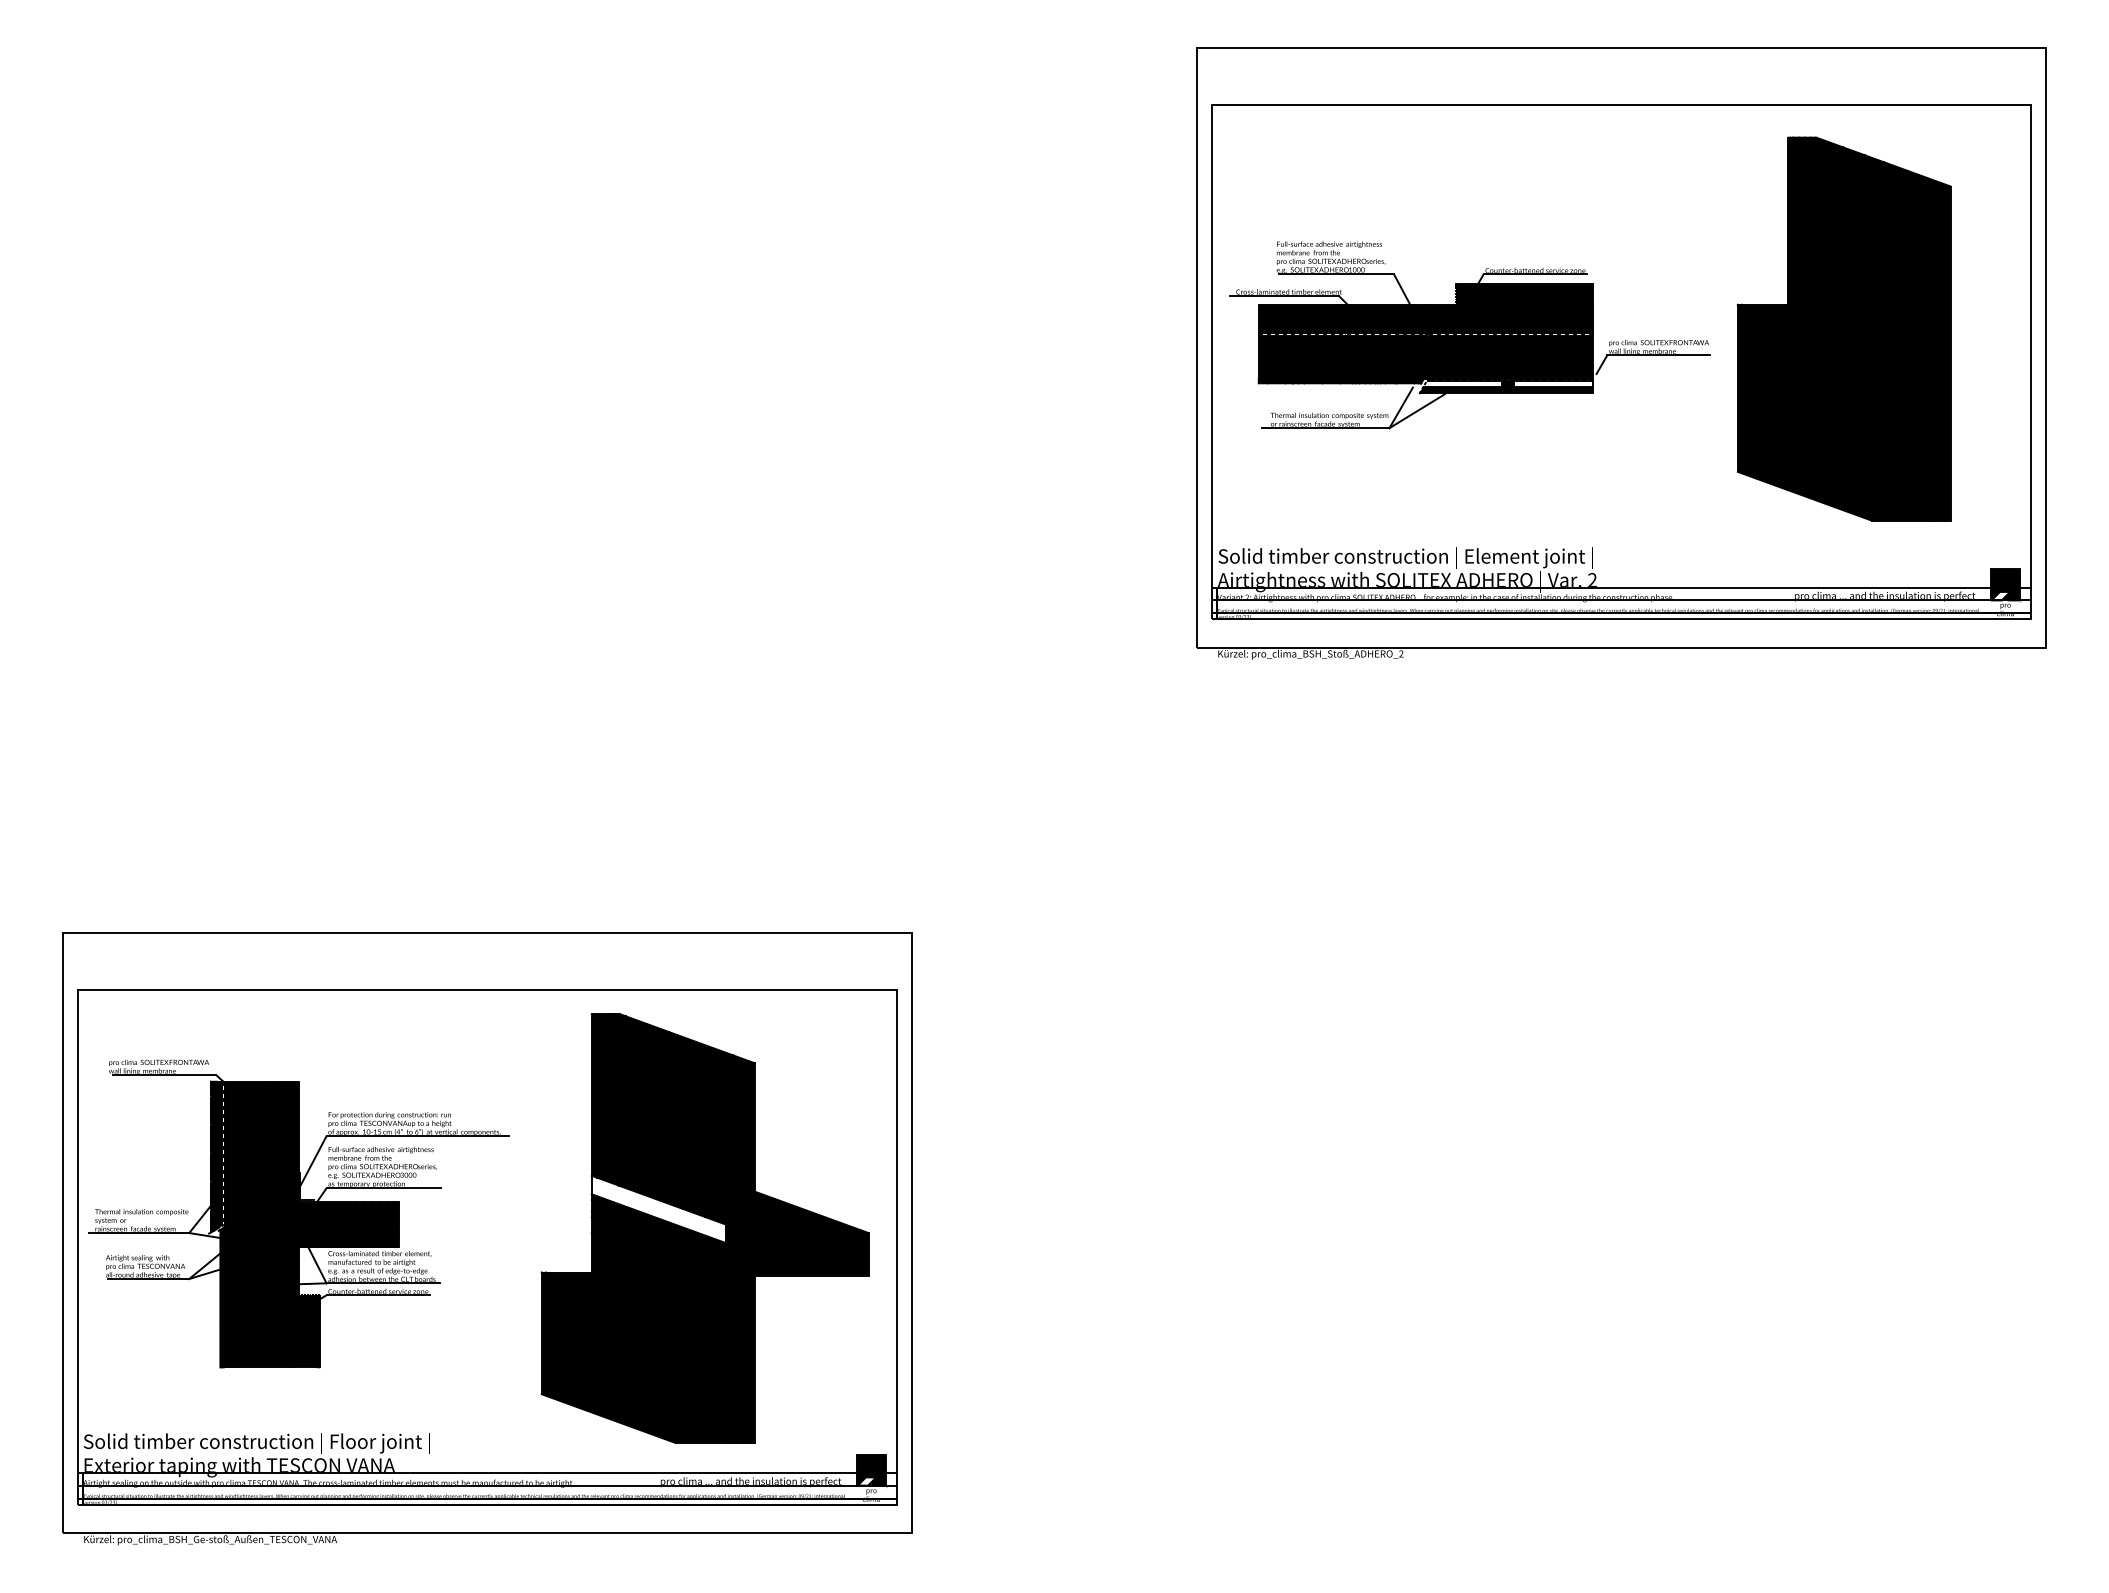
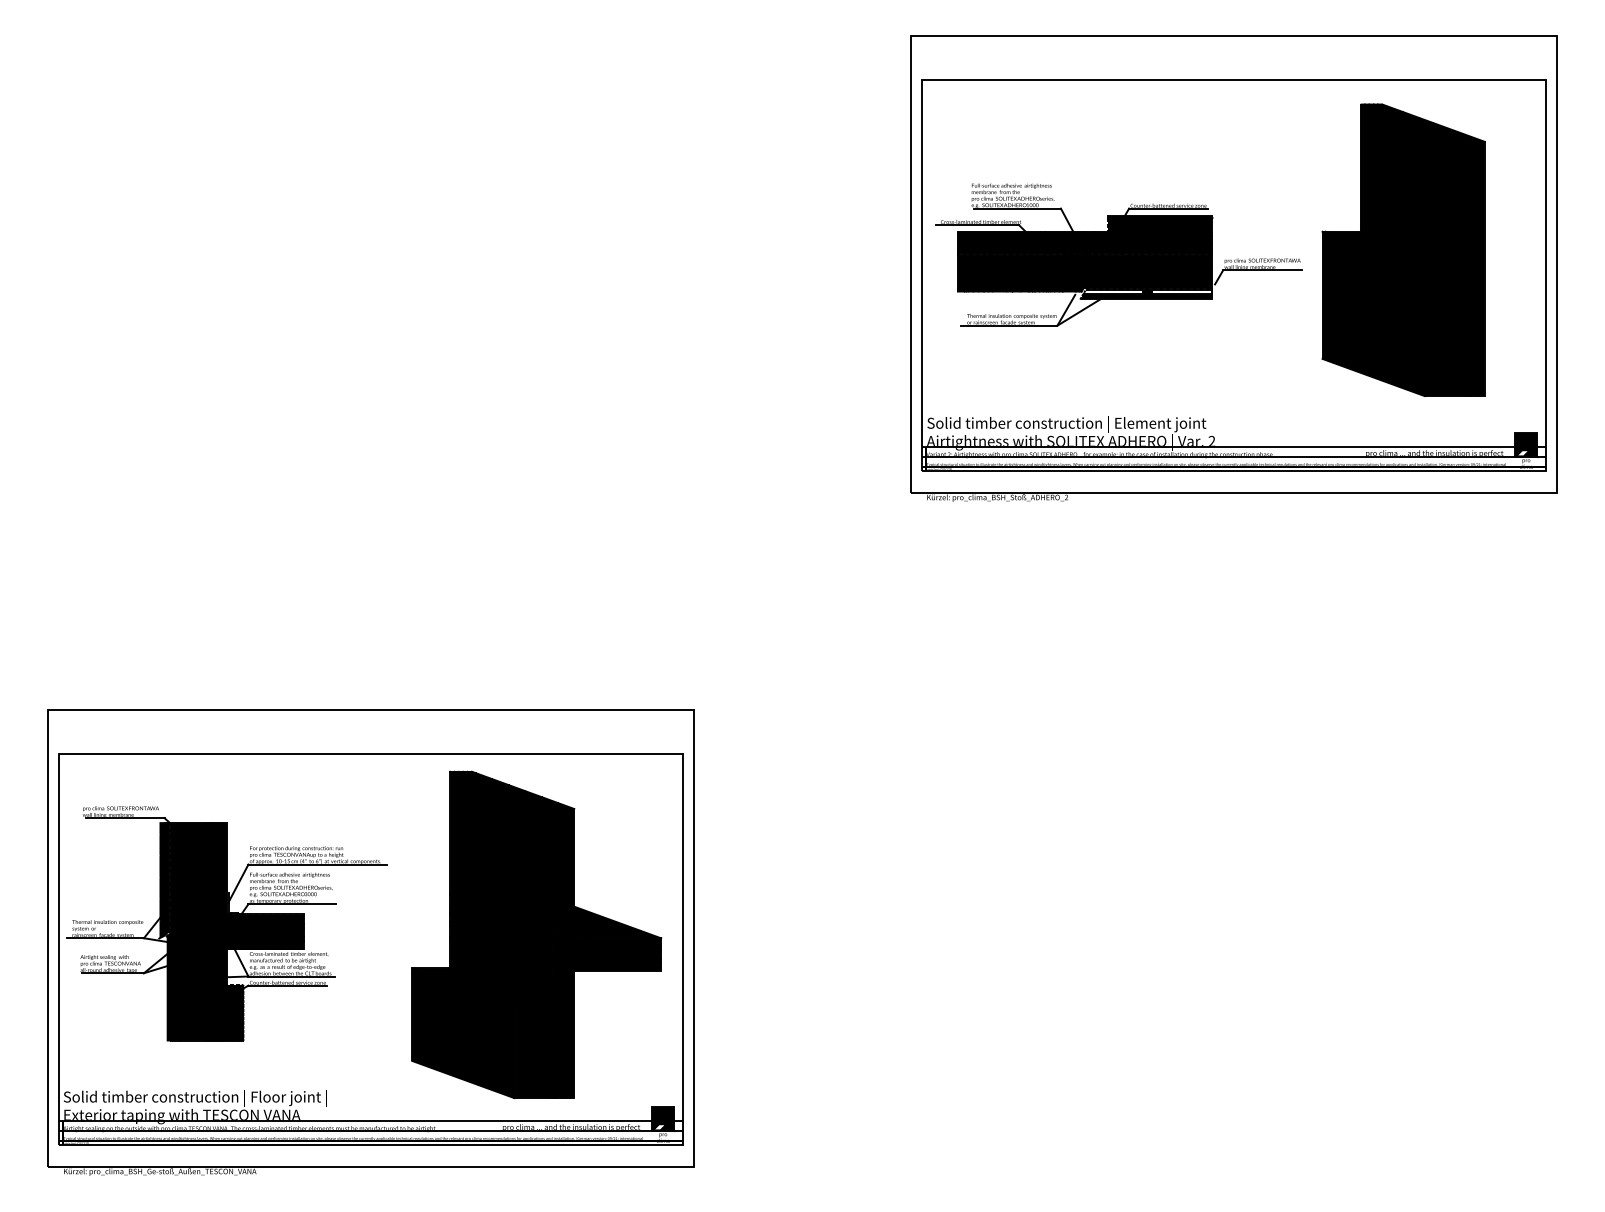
fill: (658, 1225) -> (501, 932), added

